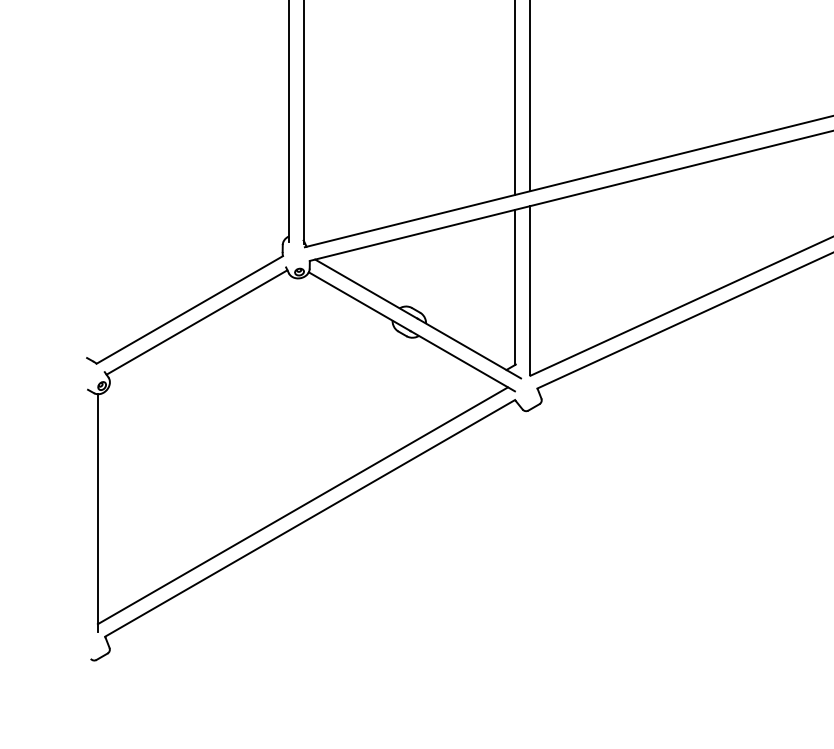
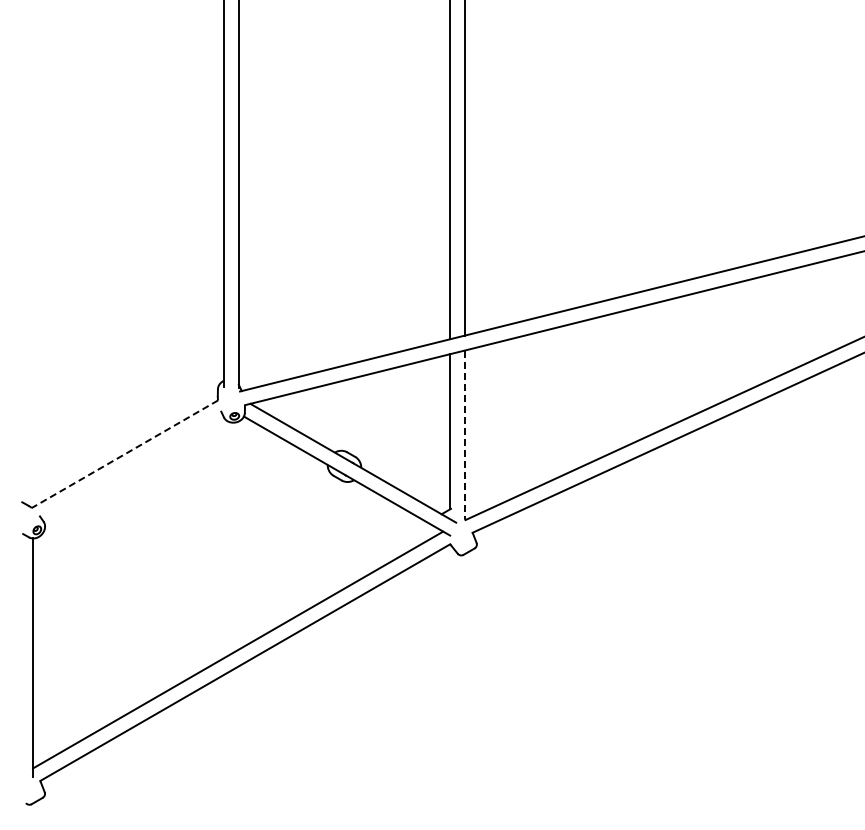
line: (529, 291) -> (464, 435), solid -> dashed
line: (189, 310) -> (124, 454), solid -> dashed
line: (196, 322) -> (131, 466), removed

